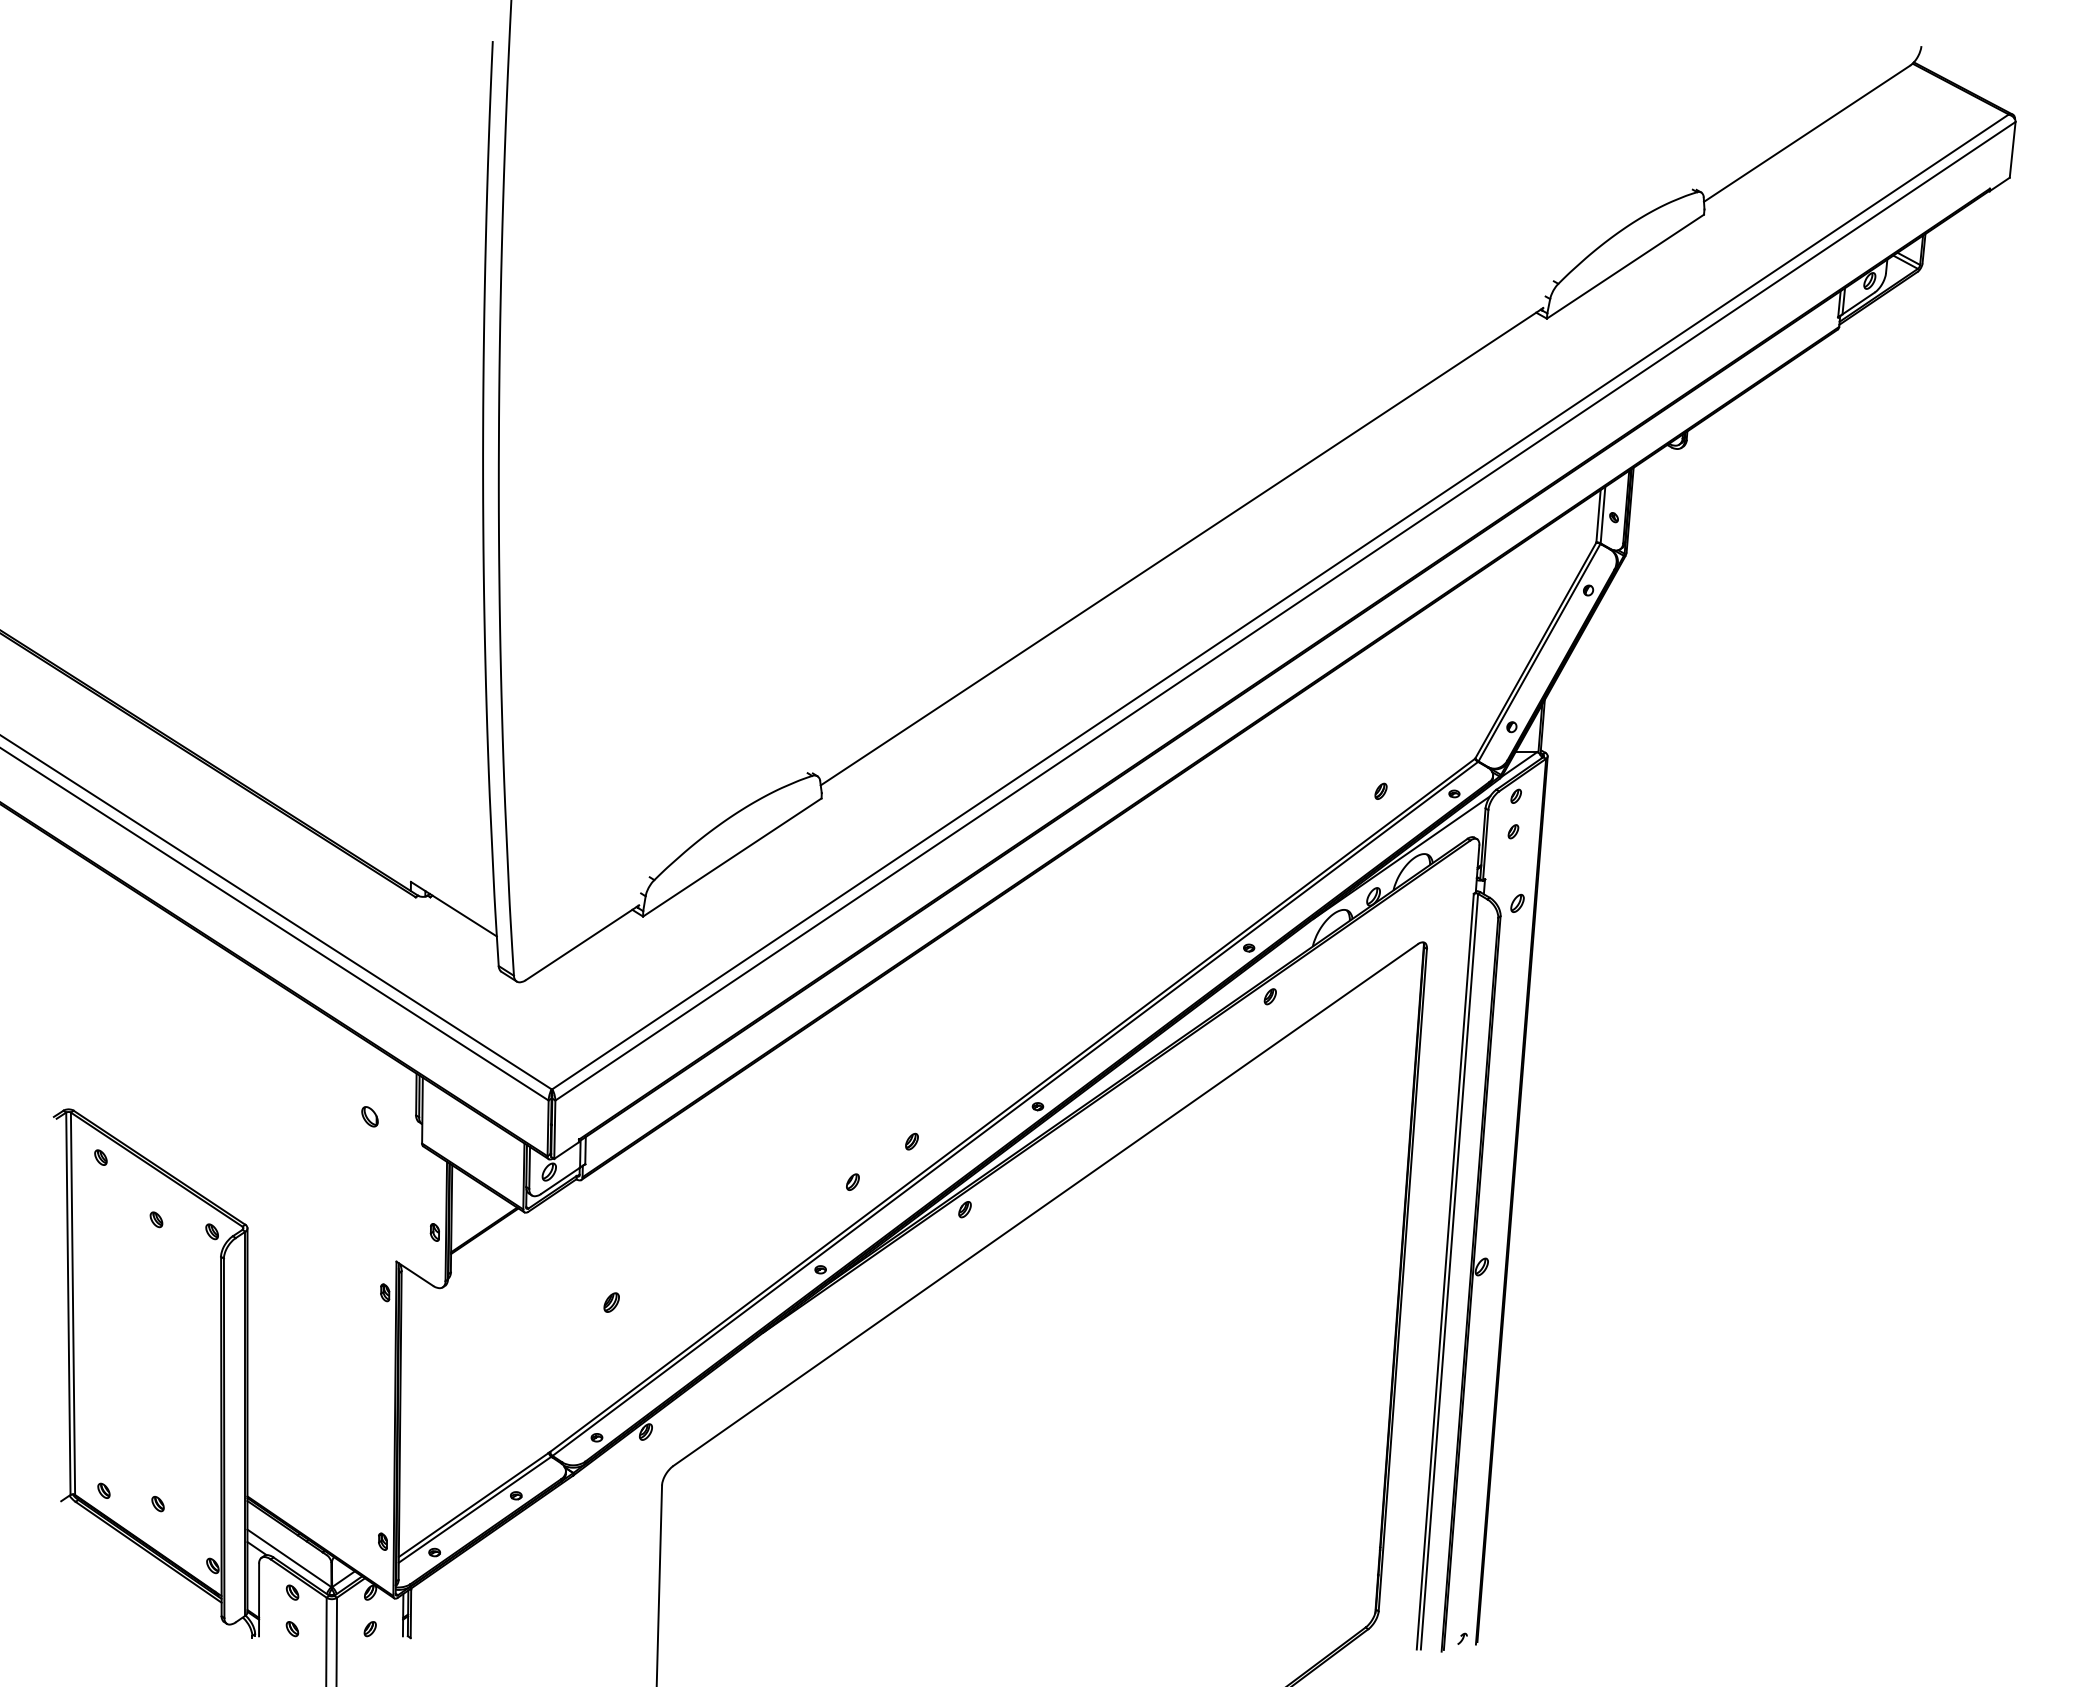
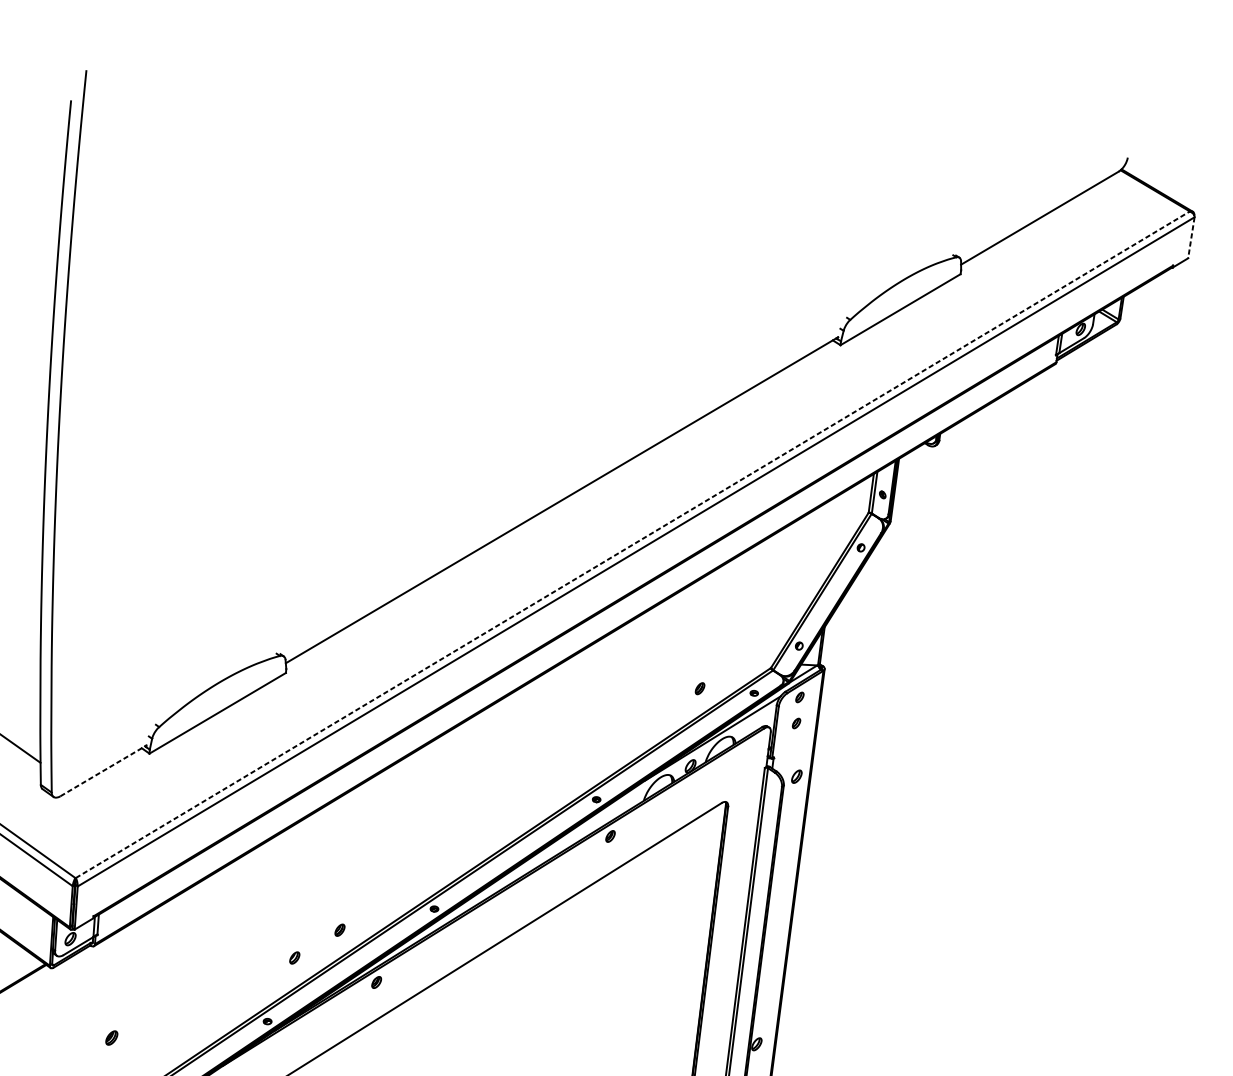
line: (2012, 150) -> (1191, 238), solid -> dashed
line: (1280, 601) -> (632, 544), solid -> dashed
line: (582, 942) -> (103, 770), solid -> dashed

